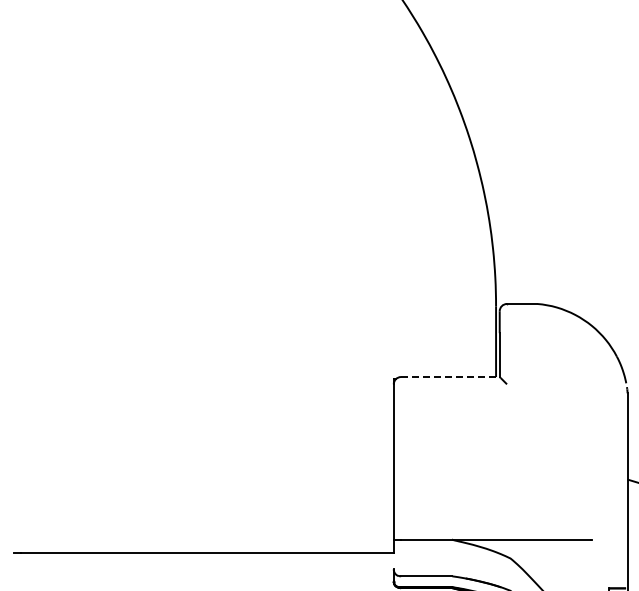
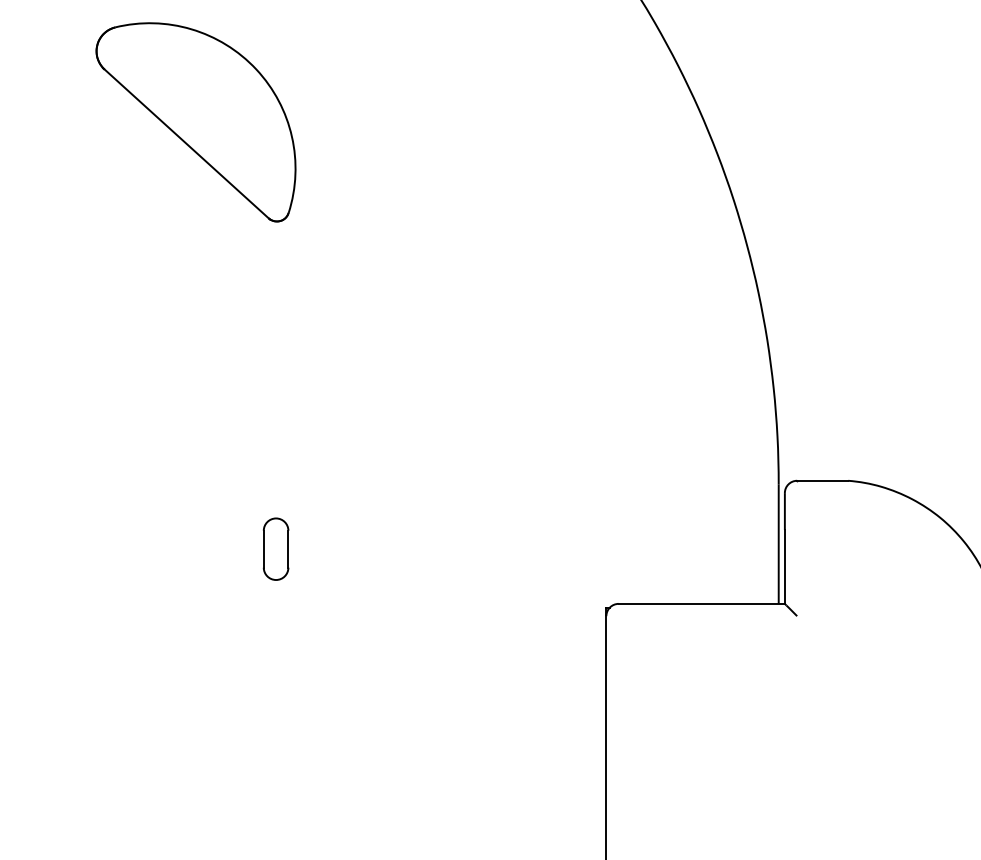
part: (150, 90) -> (196, 121), added
part: (197, 344) -> (275, 549), added
line: (450, 377) -> (701, 604), dashed -> solid

